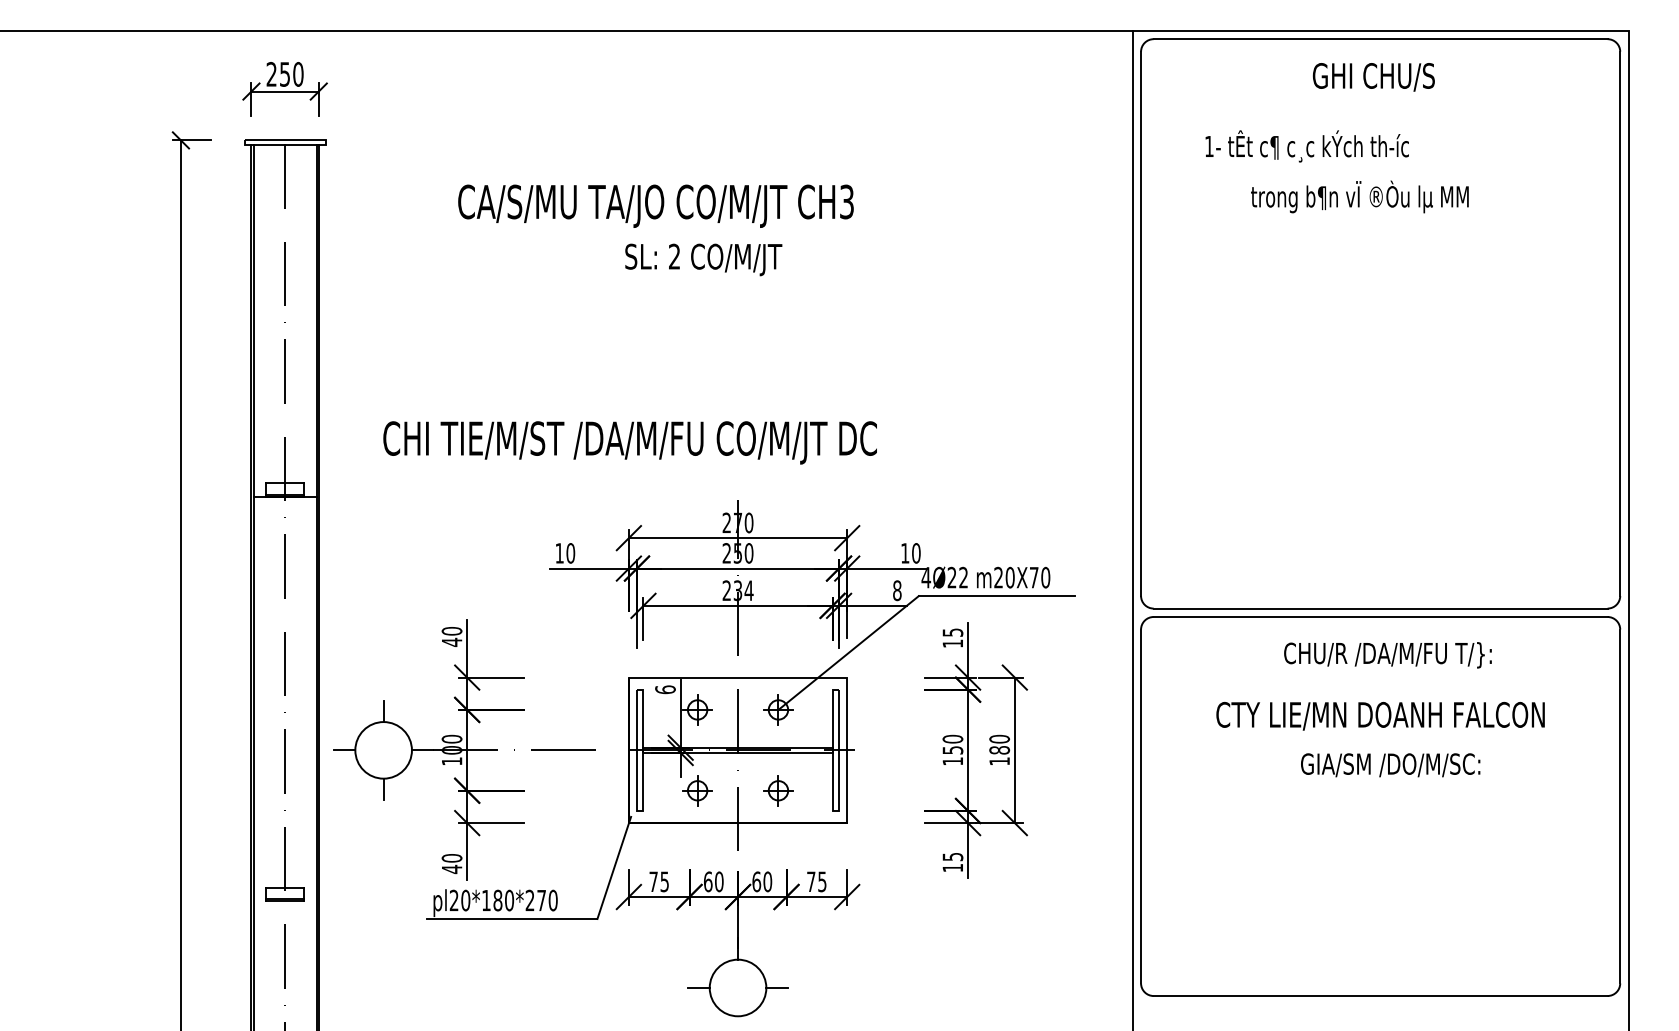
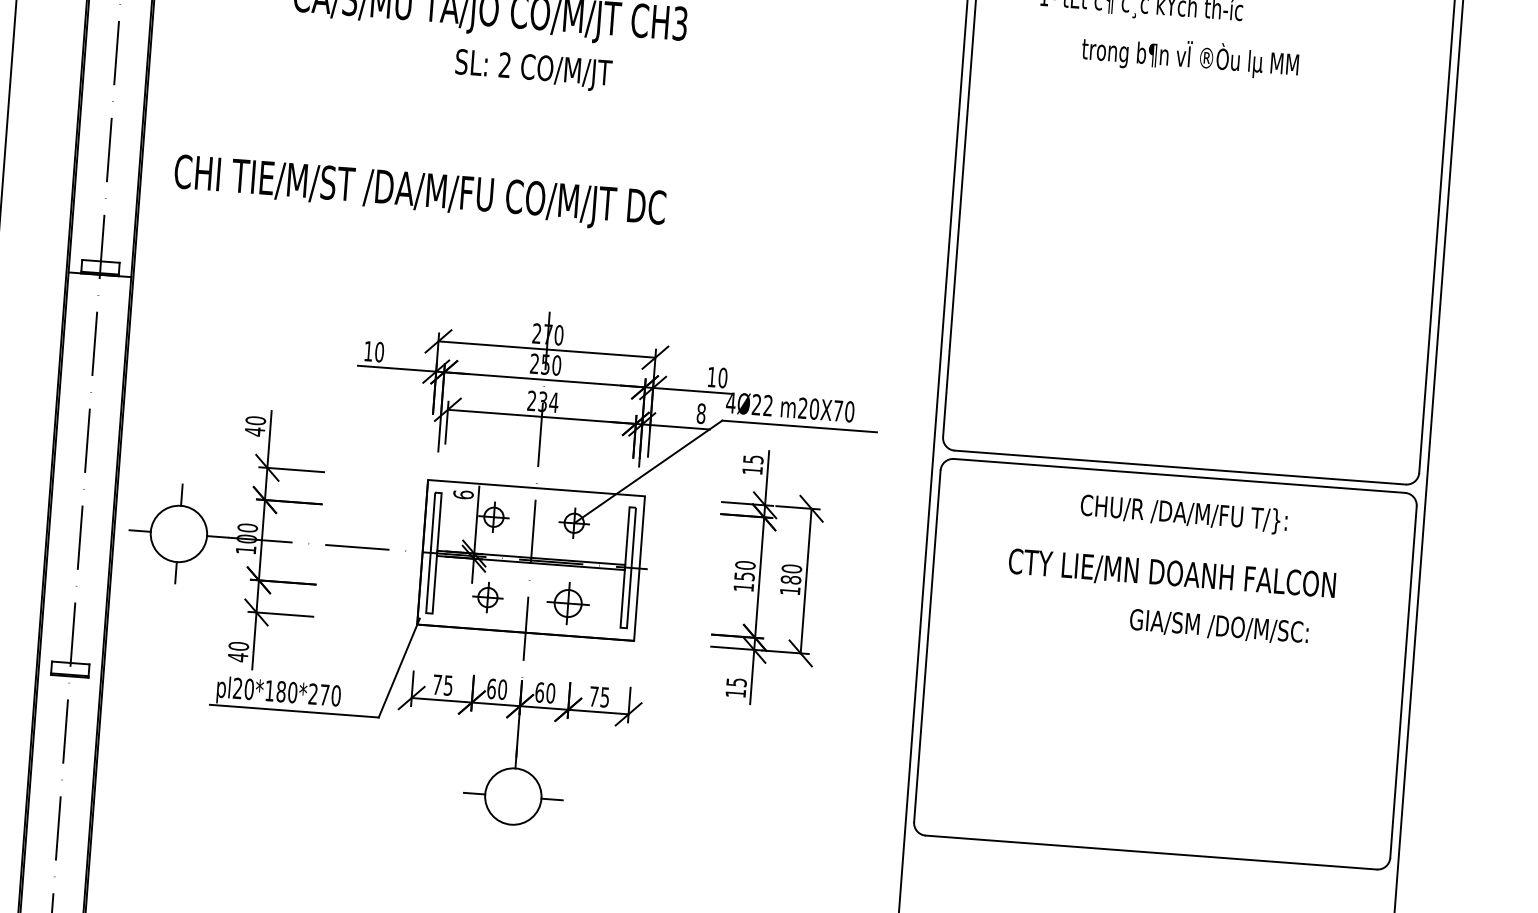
text: (629, 442) -> (419, 193), moved
text: (1390, 765) -> (1219, 627), moved
part: (778, 790) -> (568, 603), size x1.4

